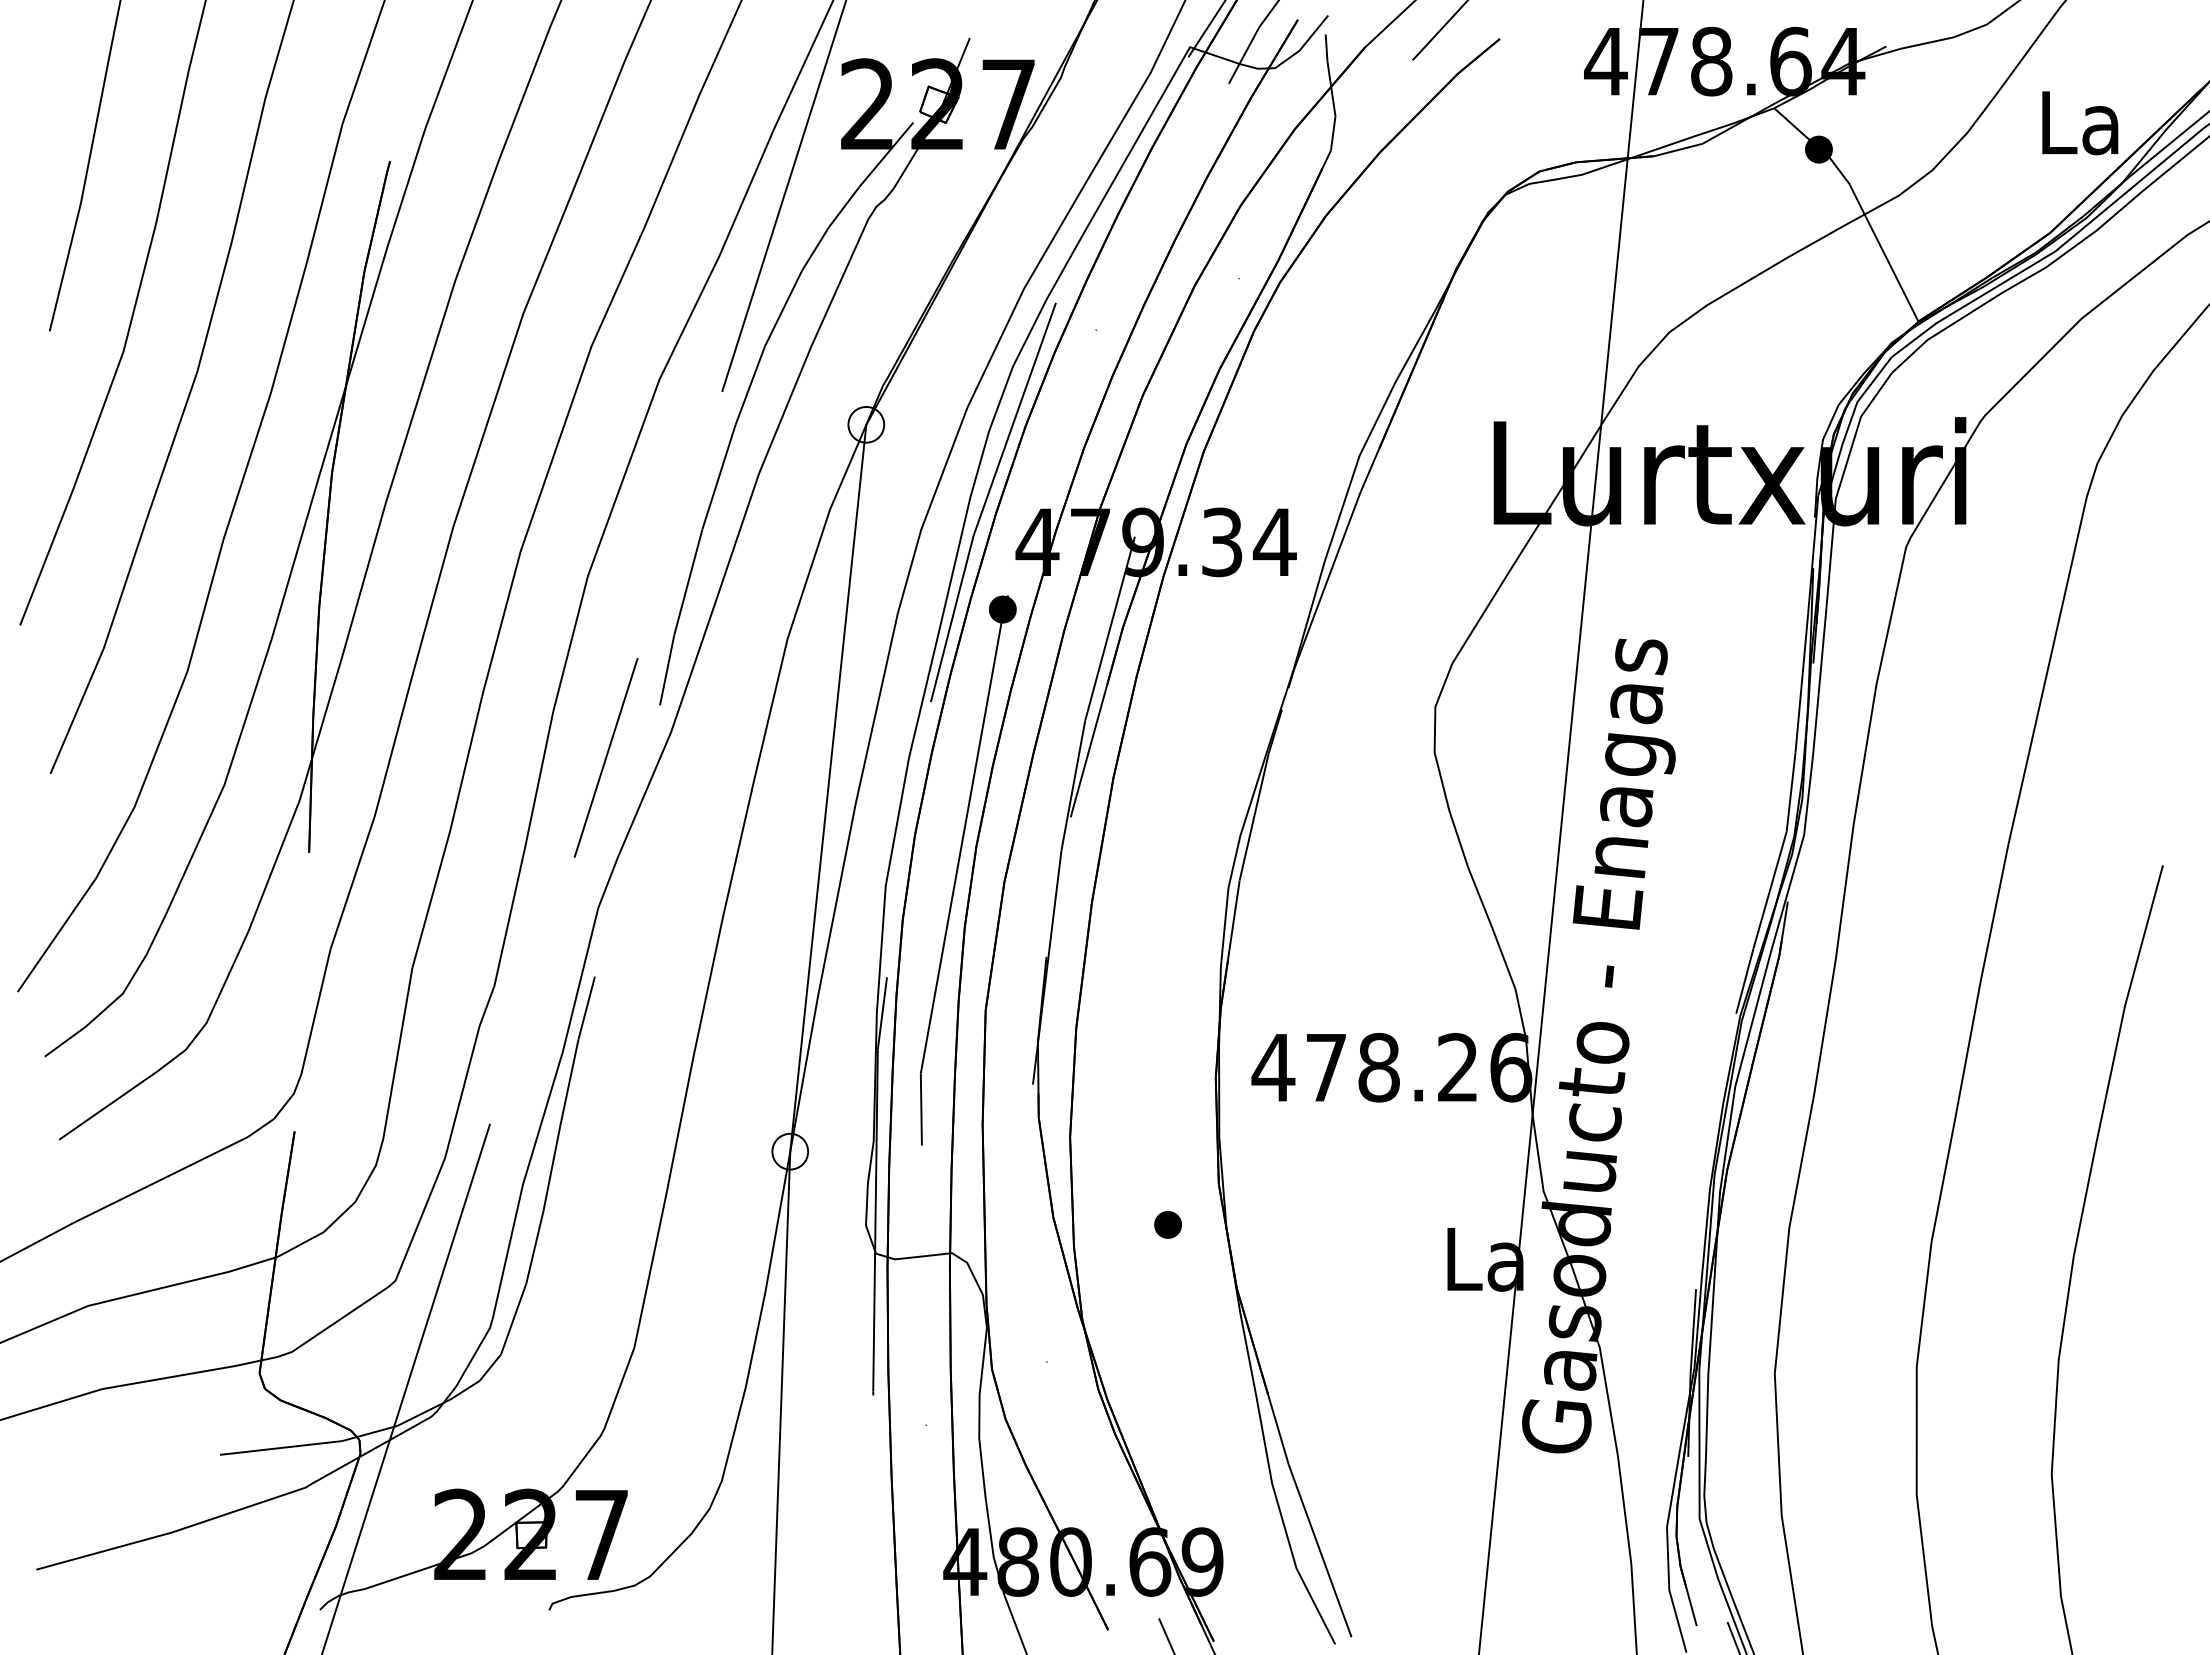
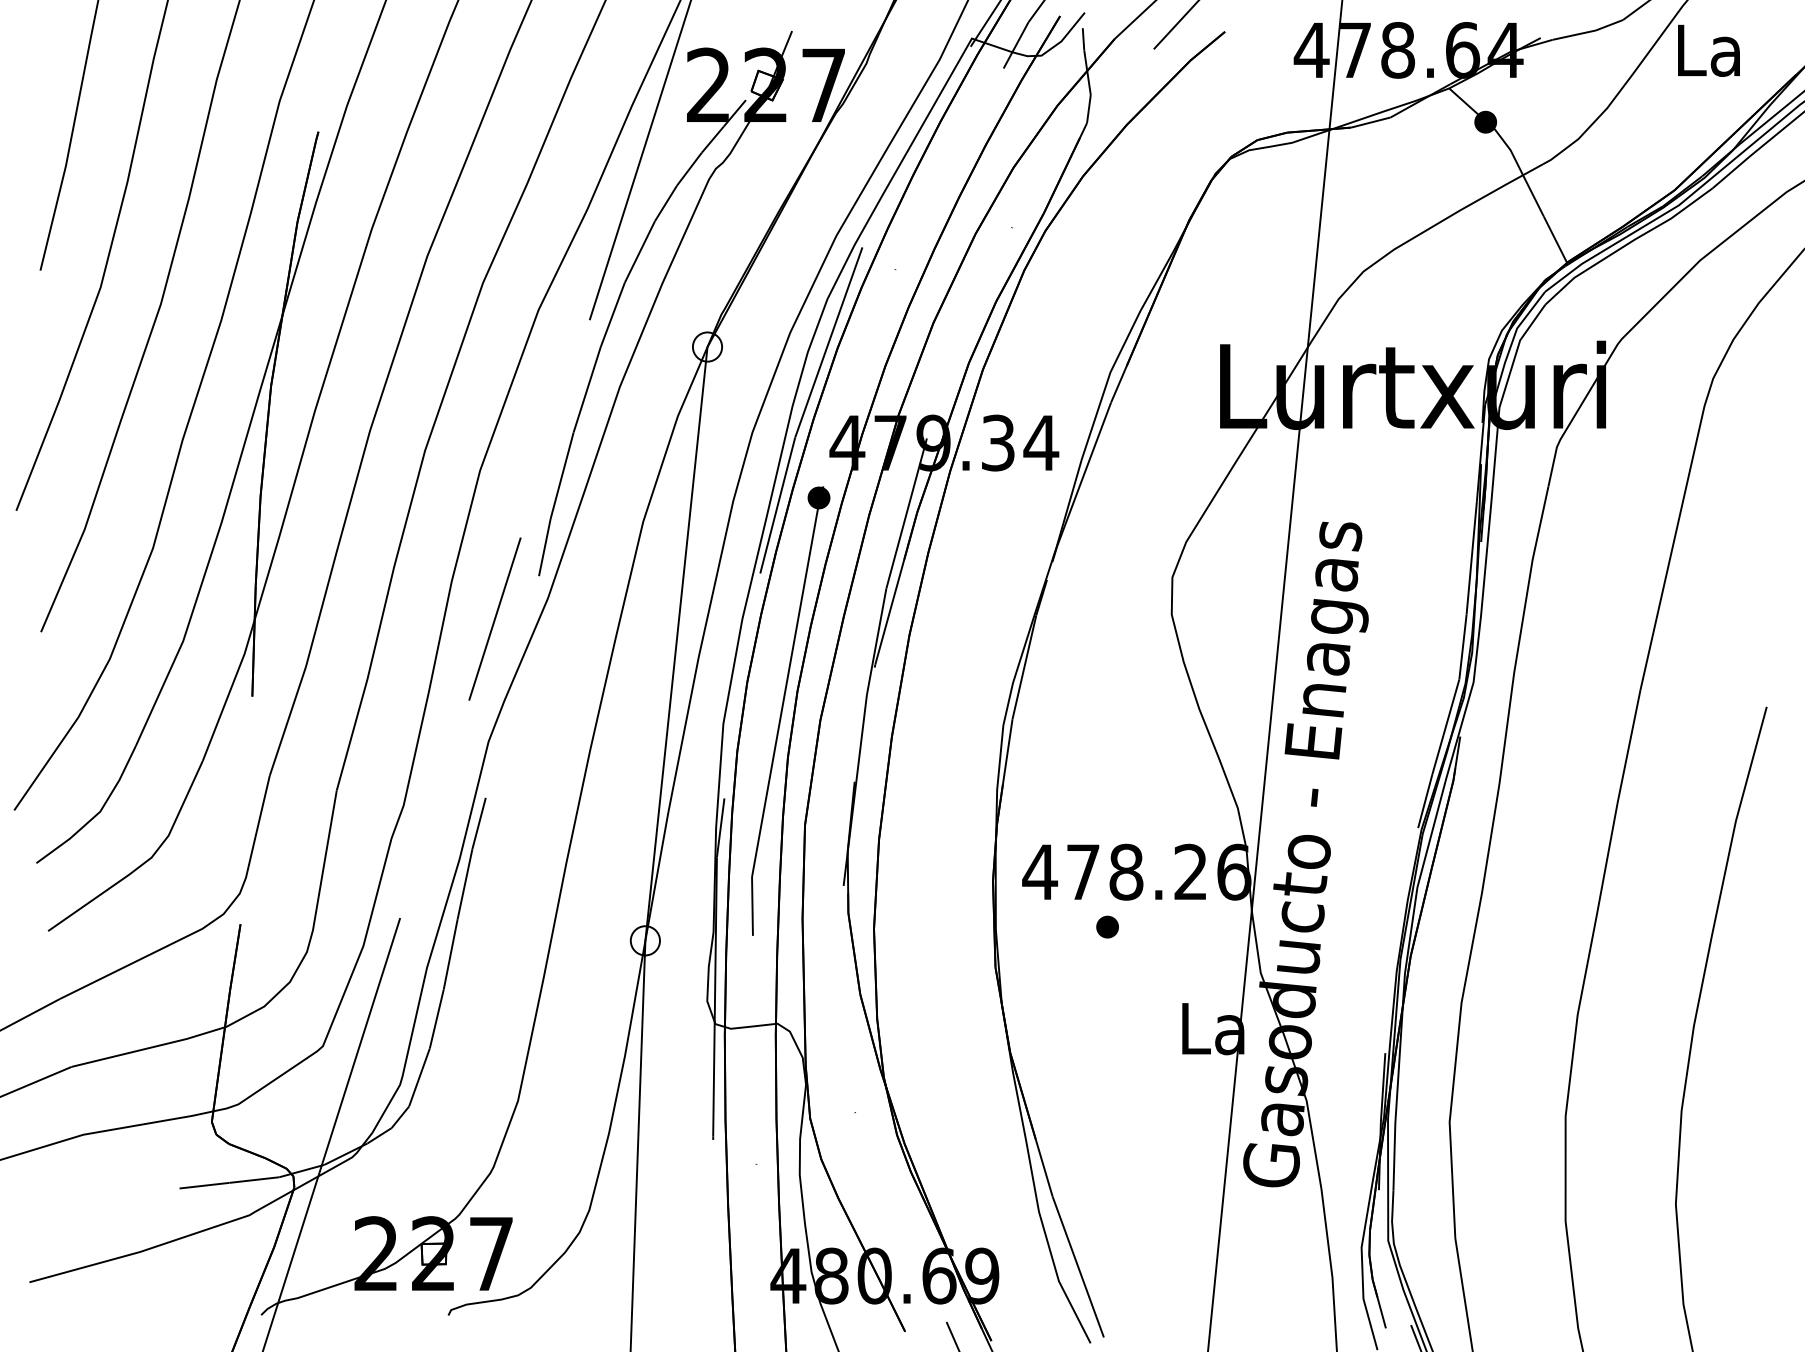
text: (2080, 123) -> (1709, 51), moved
part: (1167, 1224) -> (1107, 926), moved

